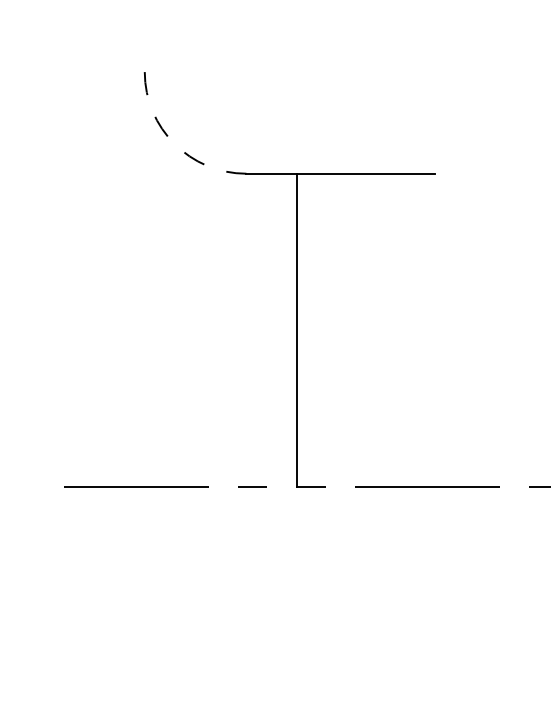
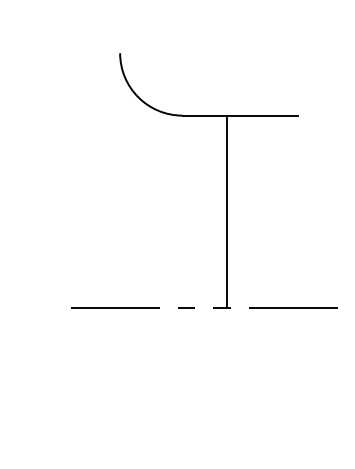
arc: (174, 144) -> (138, 97), dashed -> solid
line: (296, 329) -> (226, 211), moved

